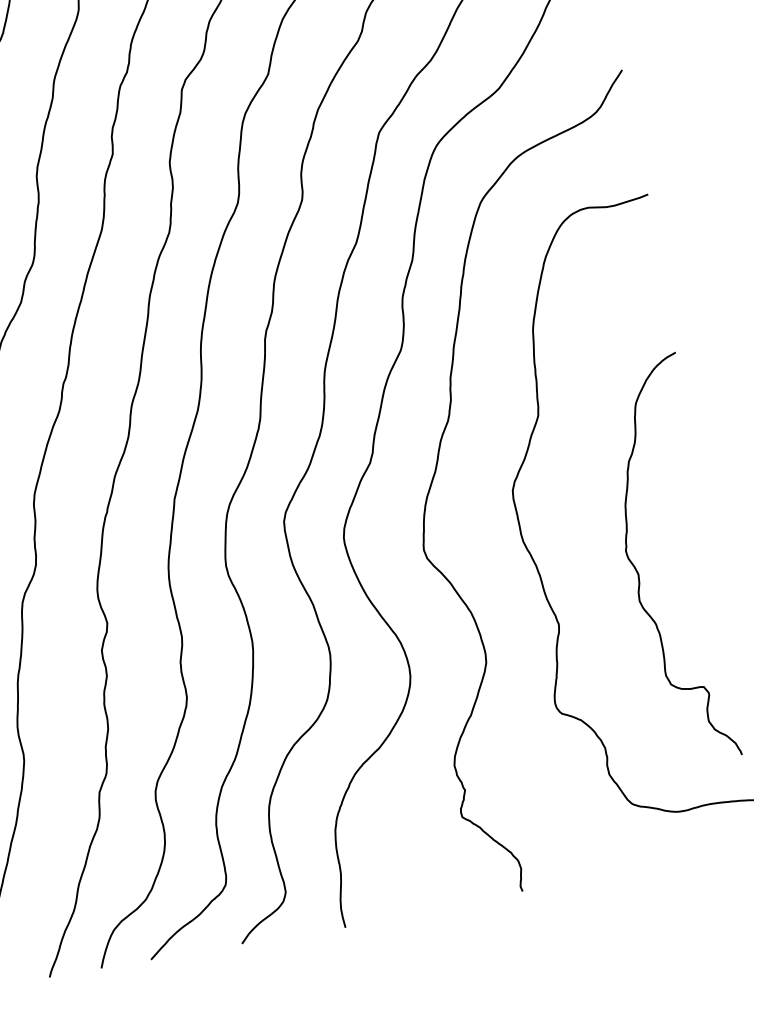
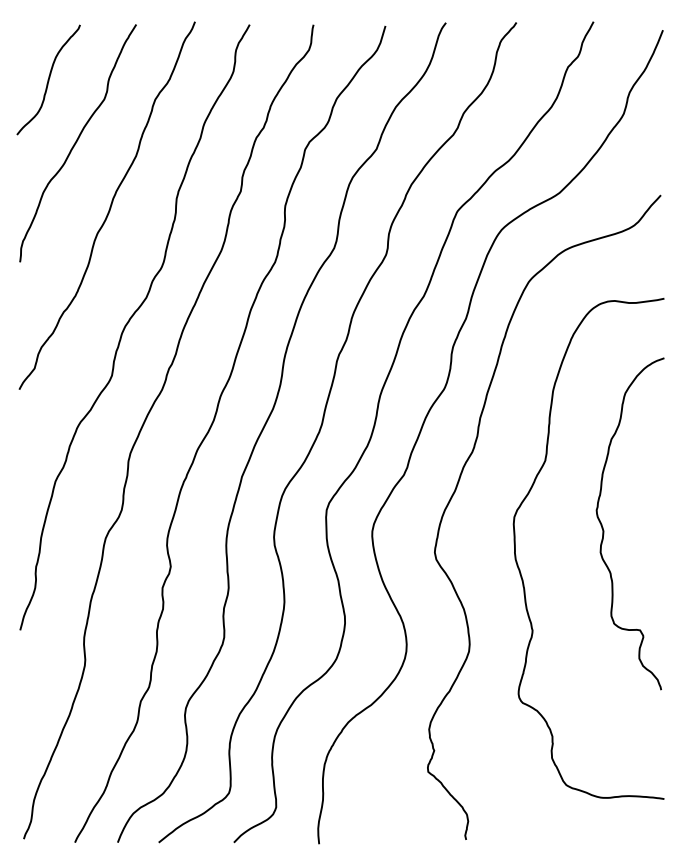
curve: (639, 573) -> (604, 530), moved

